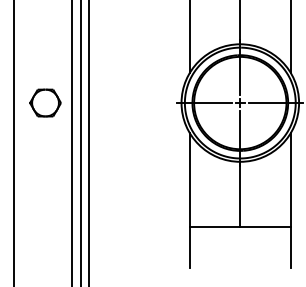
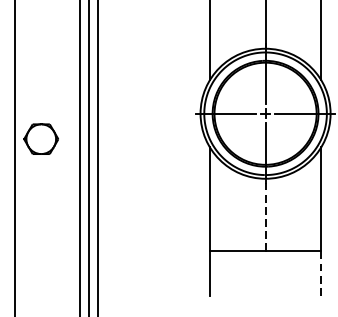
part: (45, 102) -> (41, 138), moved
line: (240, 194) -> (265, 214), solid -> dashed
line: (290, 246) -> (321, 272), solid -> dashed

